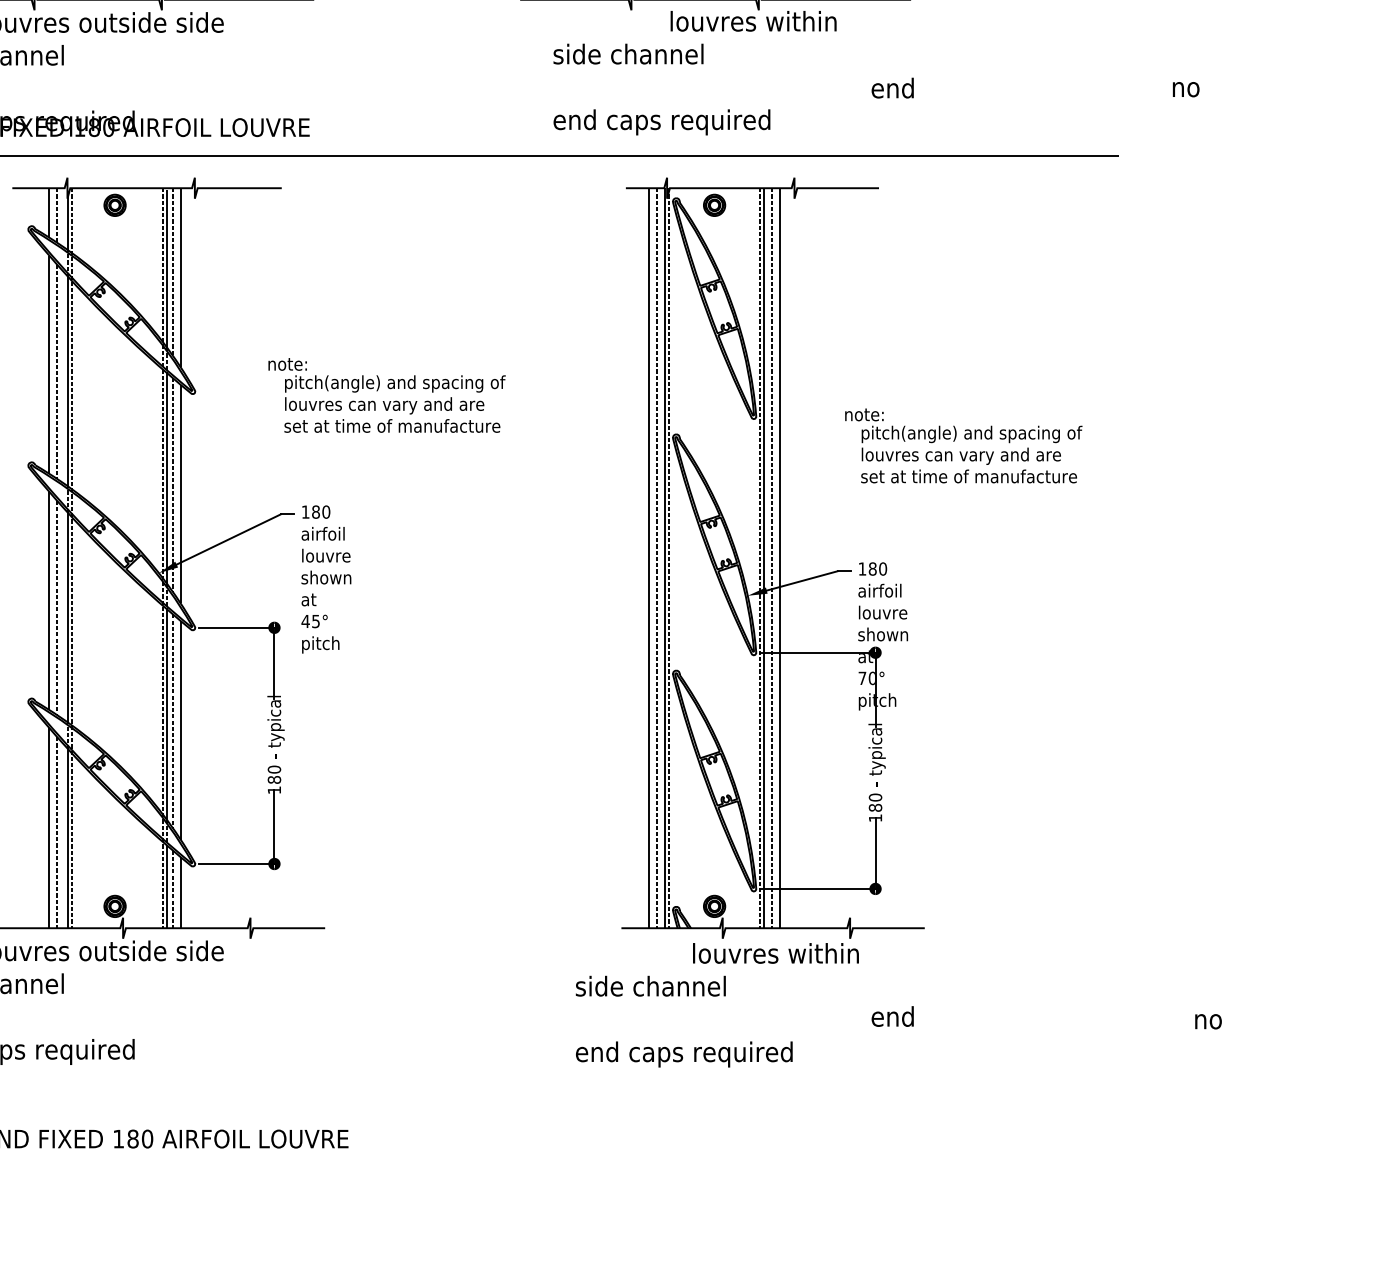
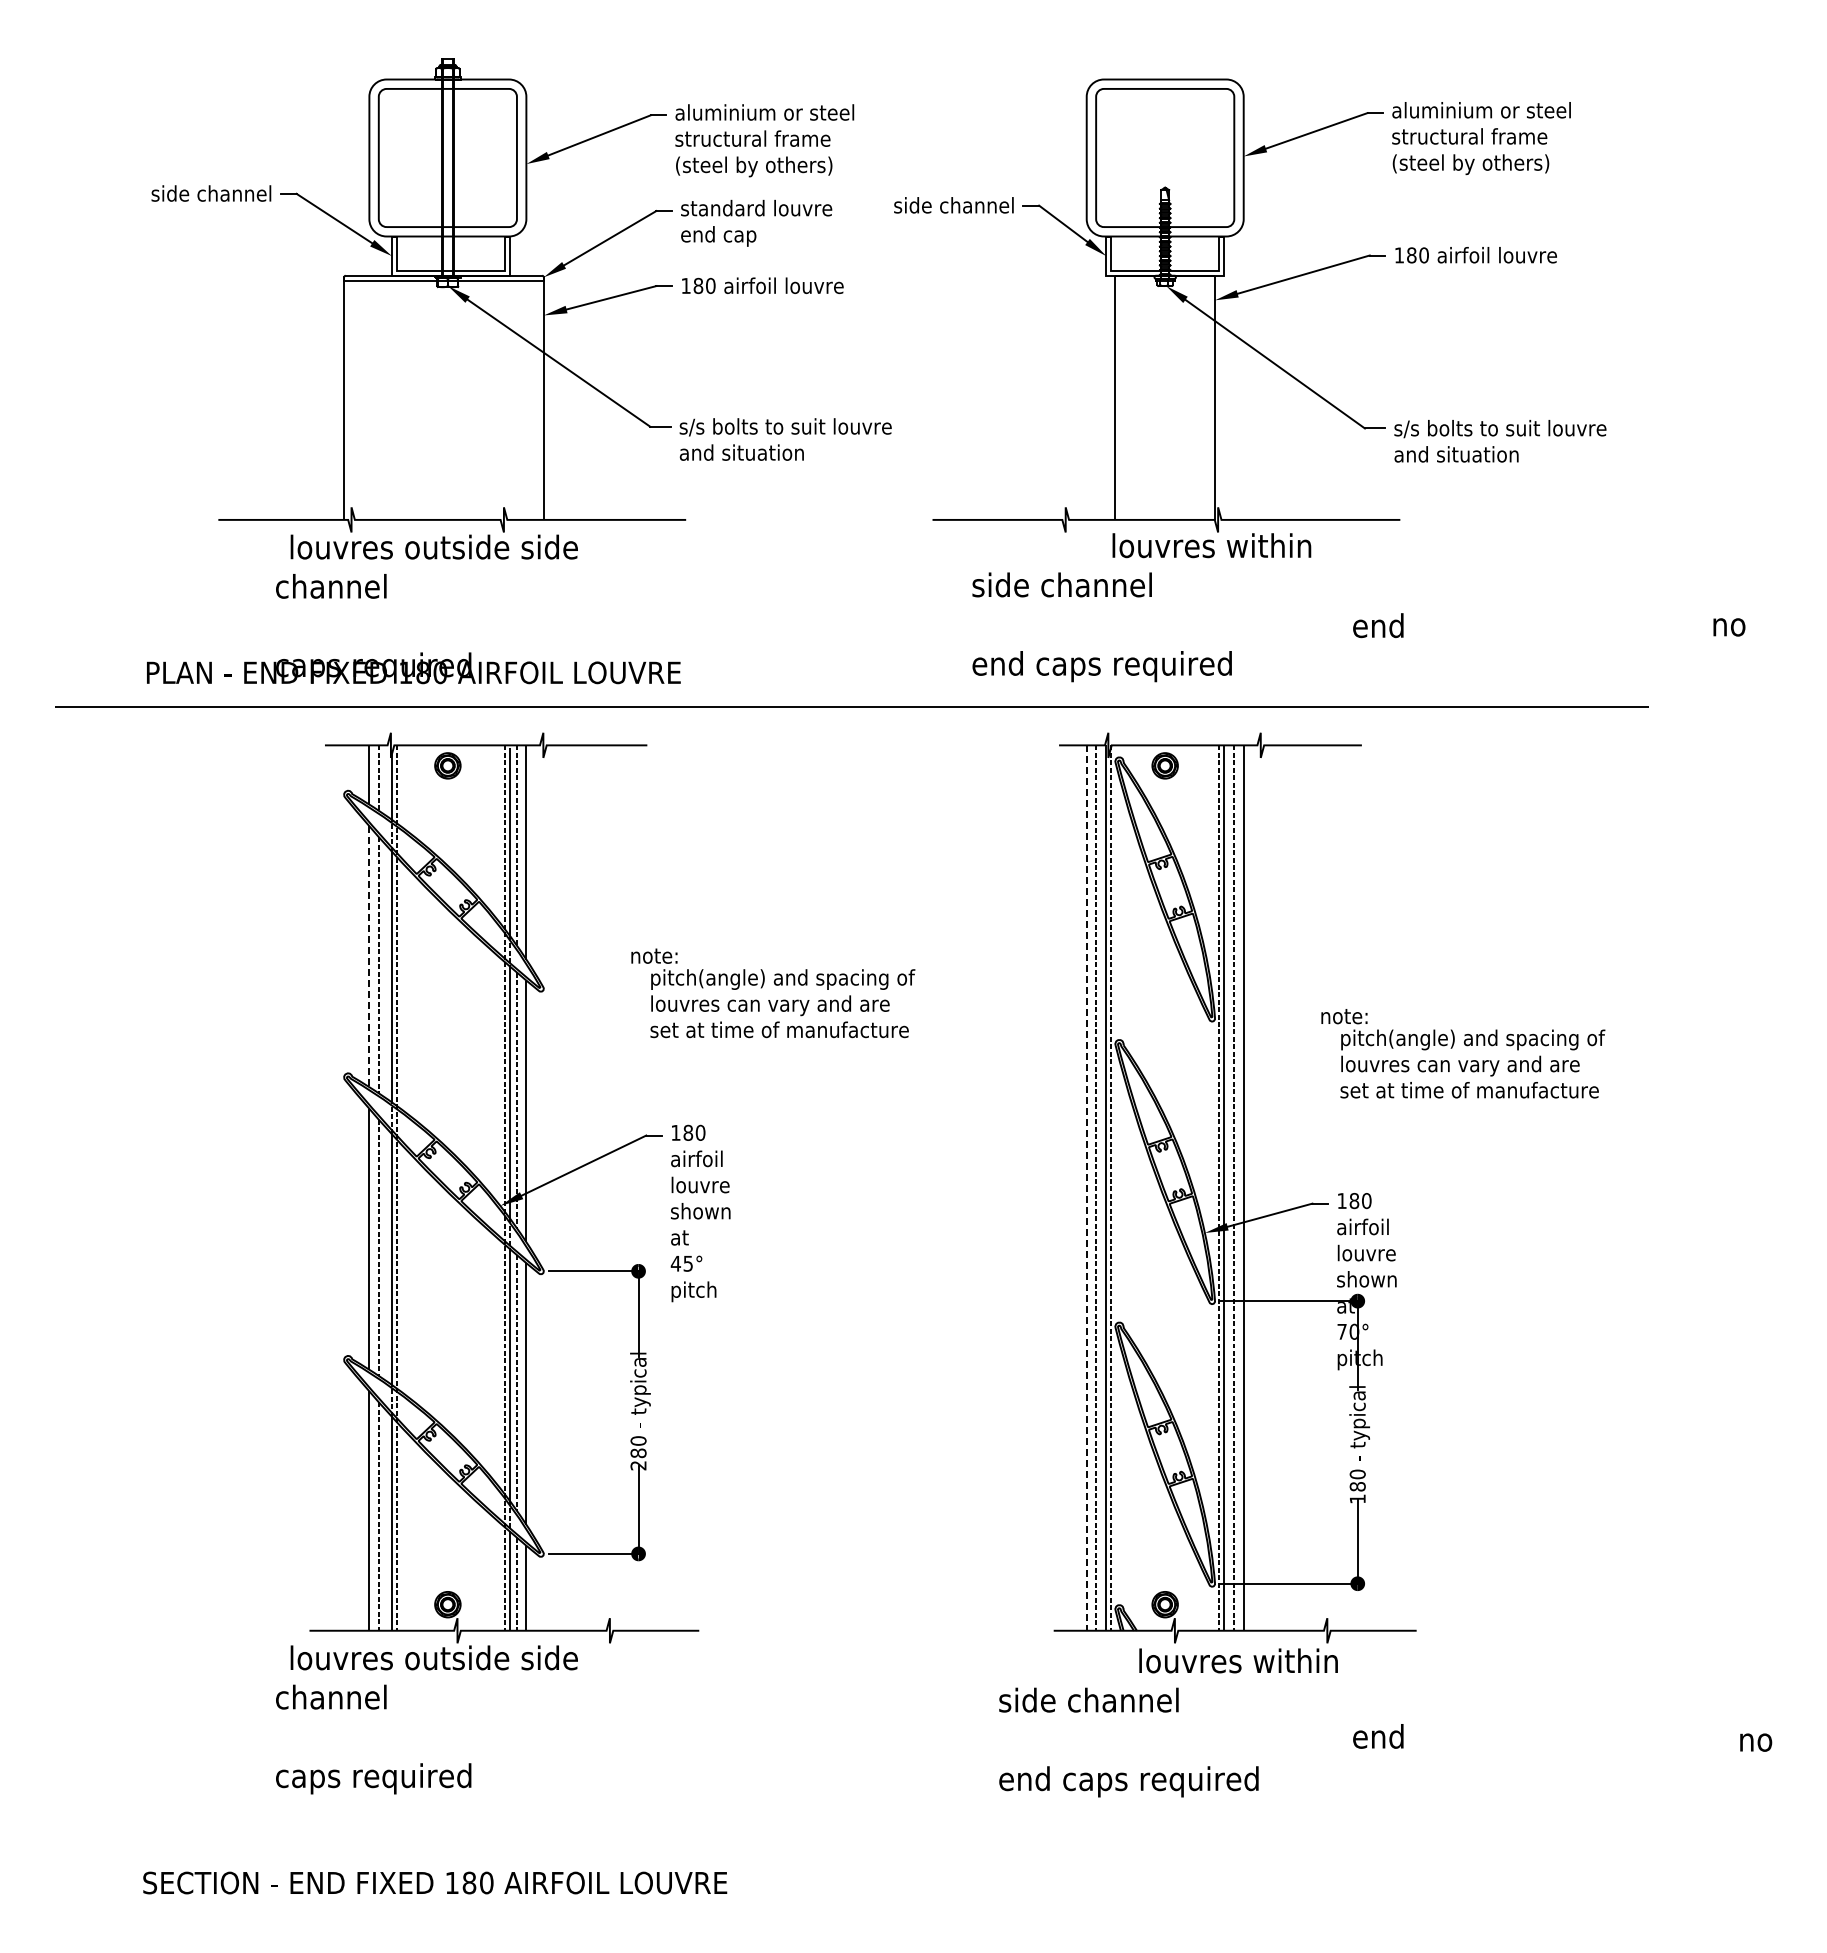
line: (49, 365) -> (369, 957), solid -> dashed
line: (648, 558) -> (1086, 1188), solid -> dashed
text: (274, 790) -> (638, 1465), 180 -> 280

